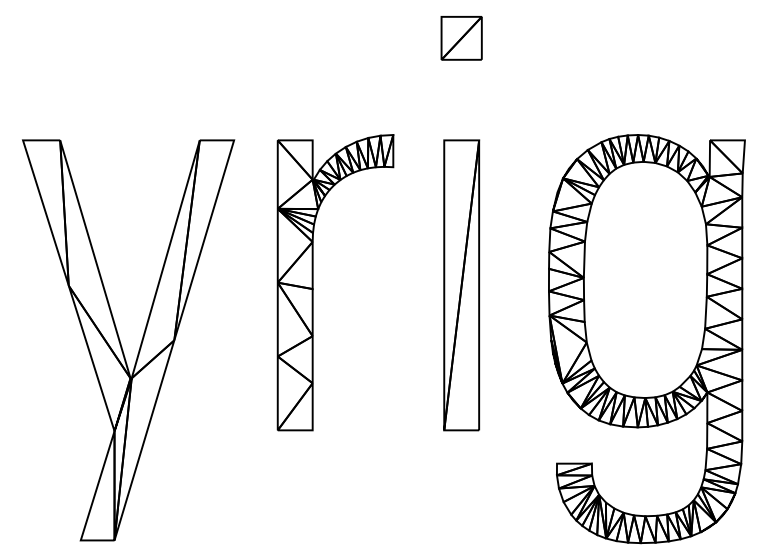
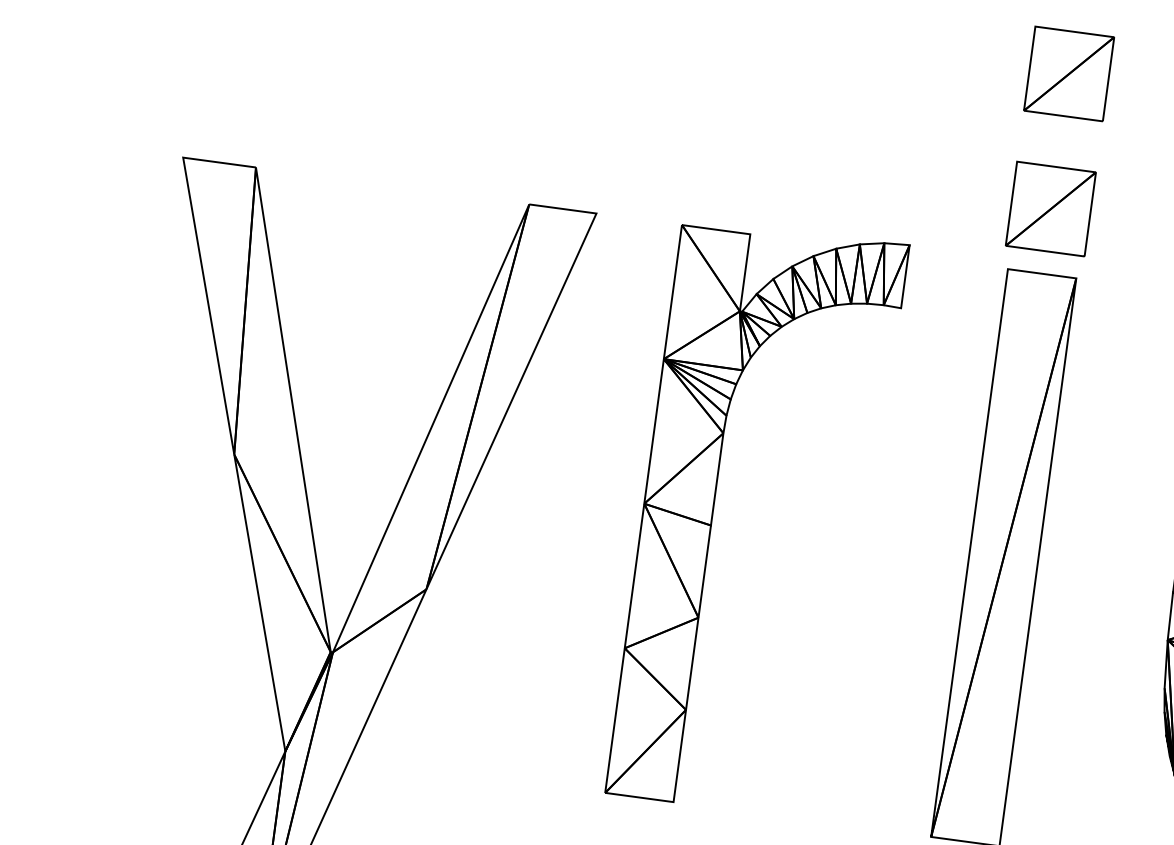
part: (461, 107) -> (1050, 209), added

